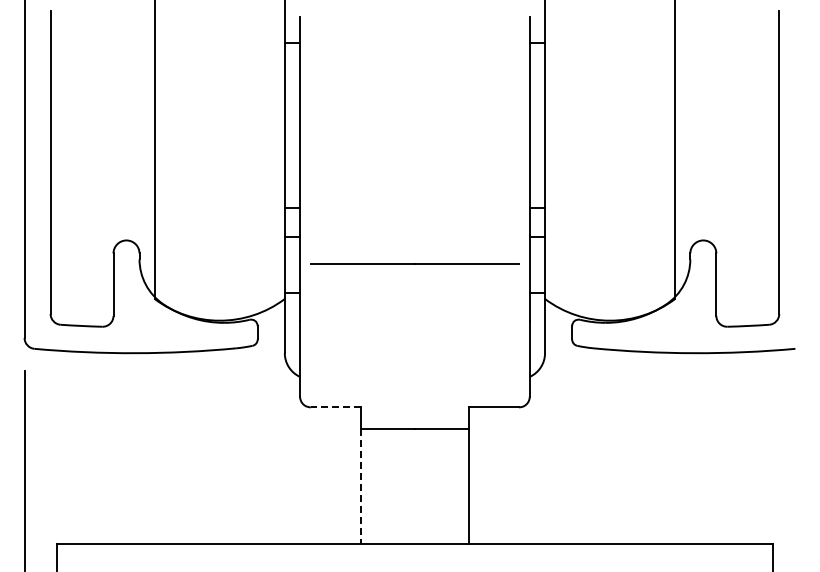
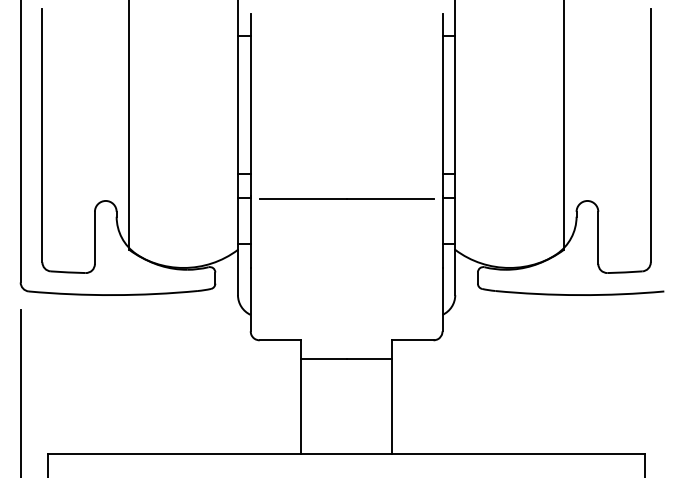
line: (414, 263) -> (346, 198), moved
line: (335, 407) -> (280, 340), dashed -> solid
line: (360, 487) -> (301, 407), dashed -> solid

